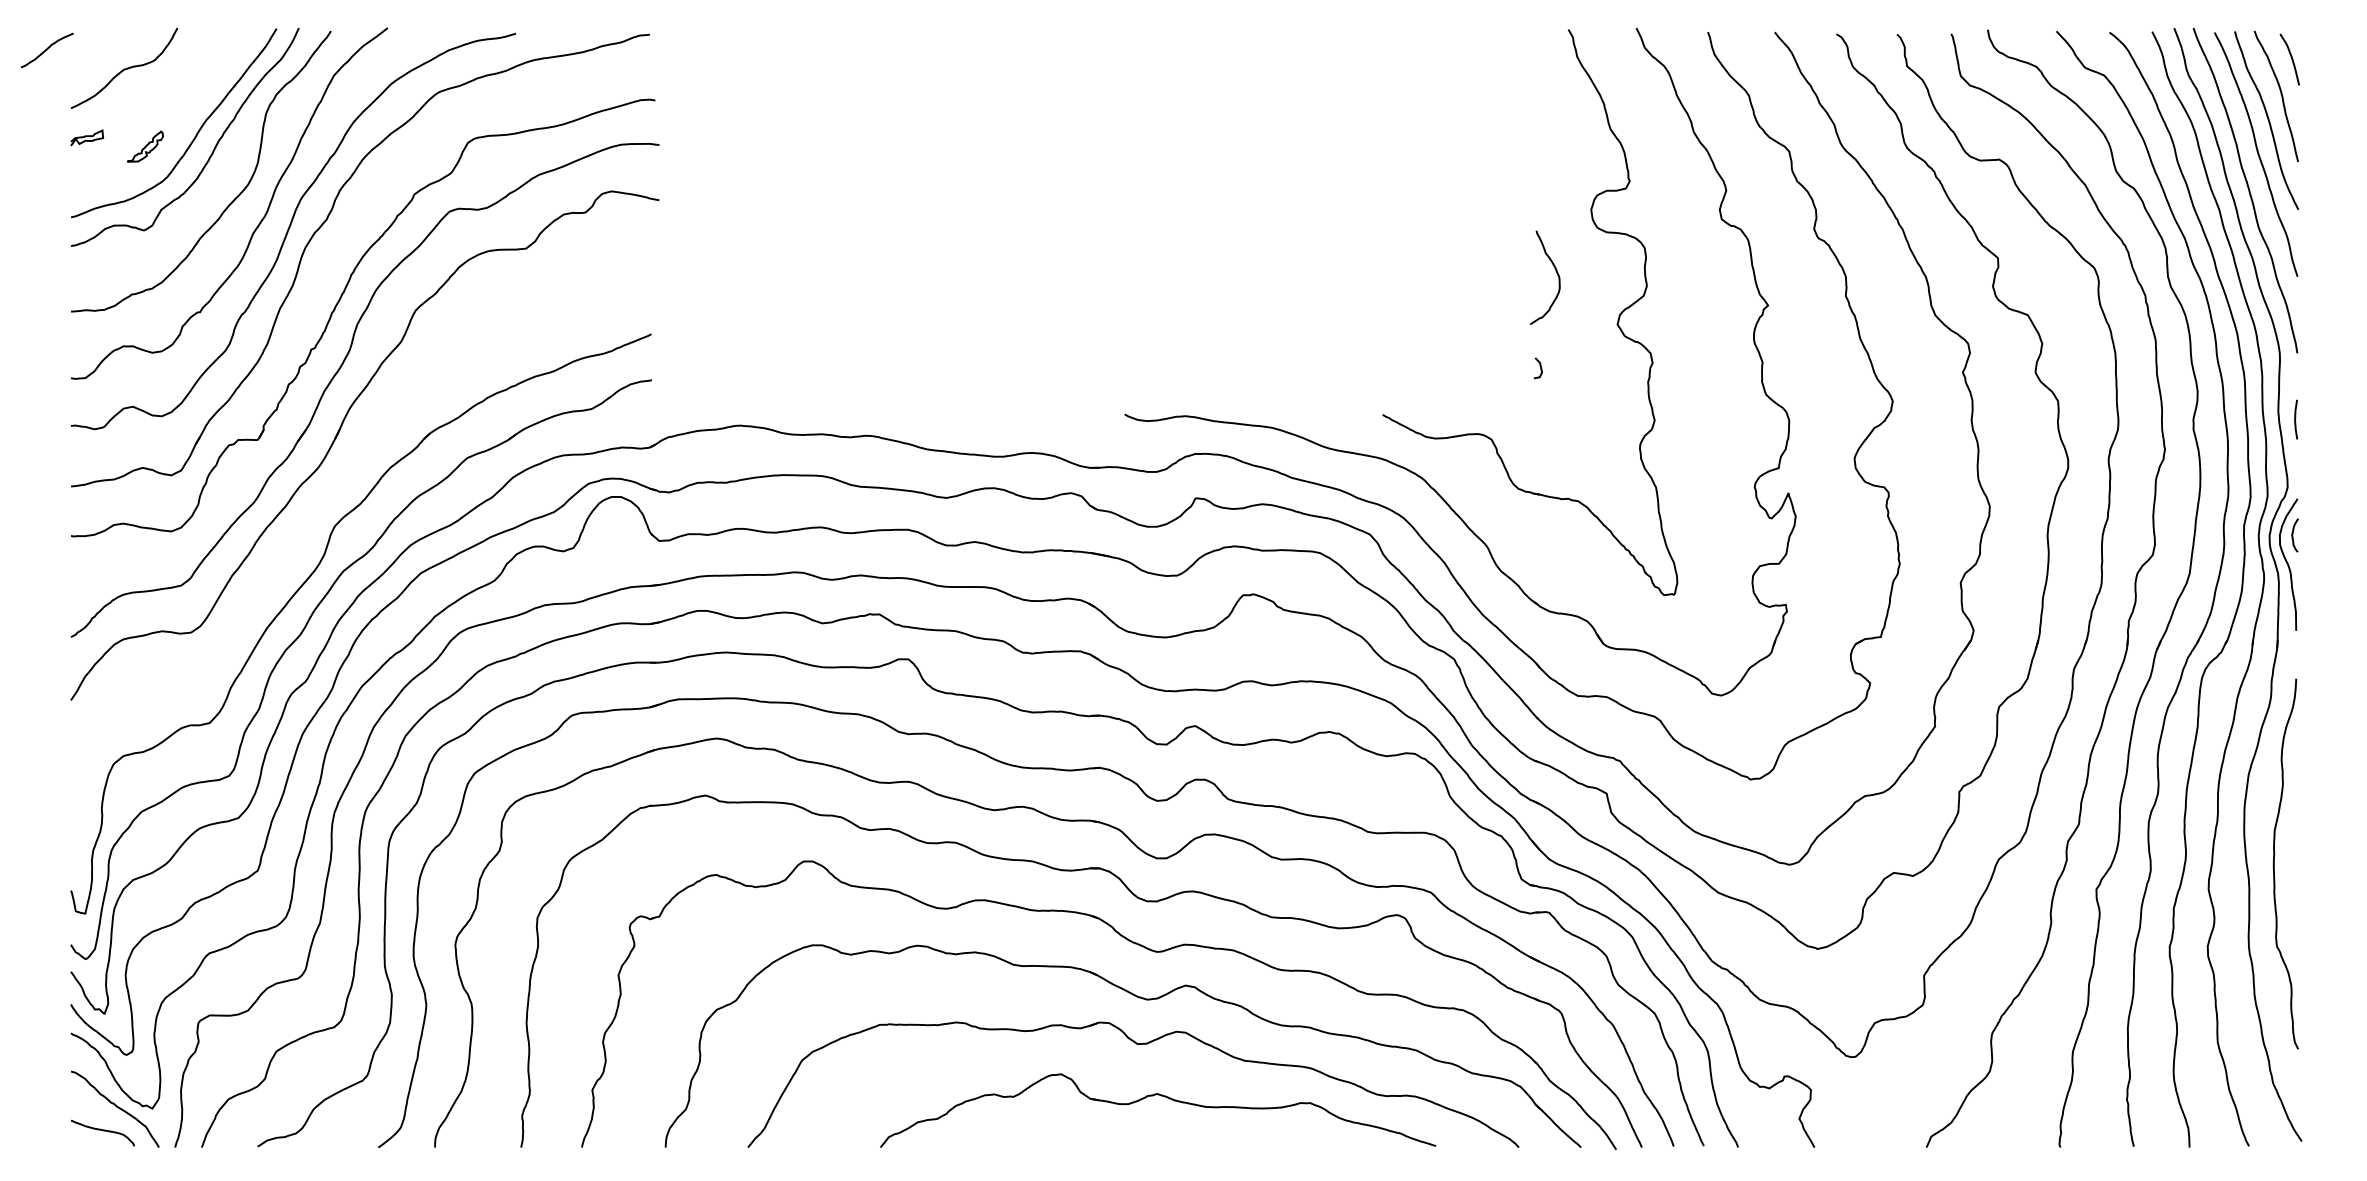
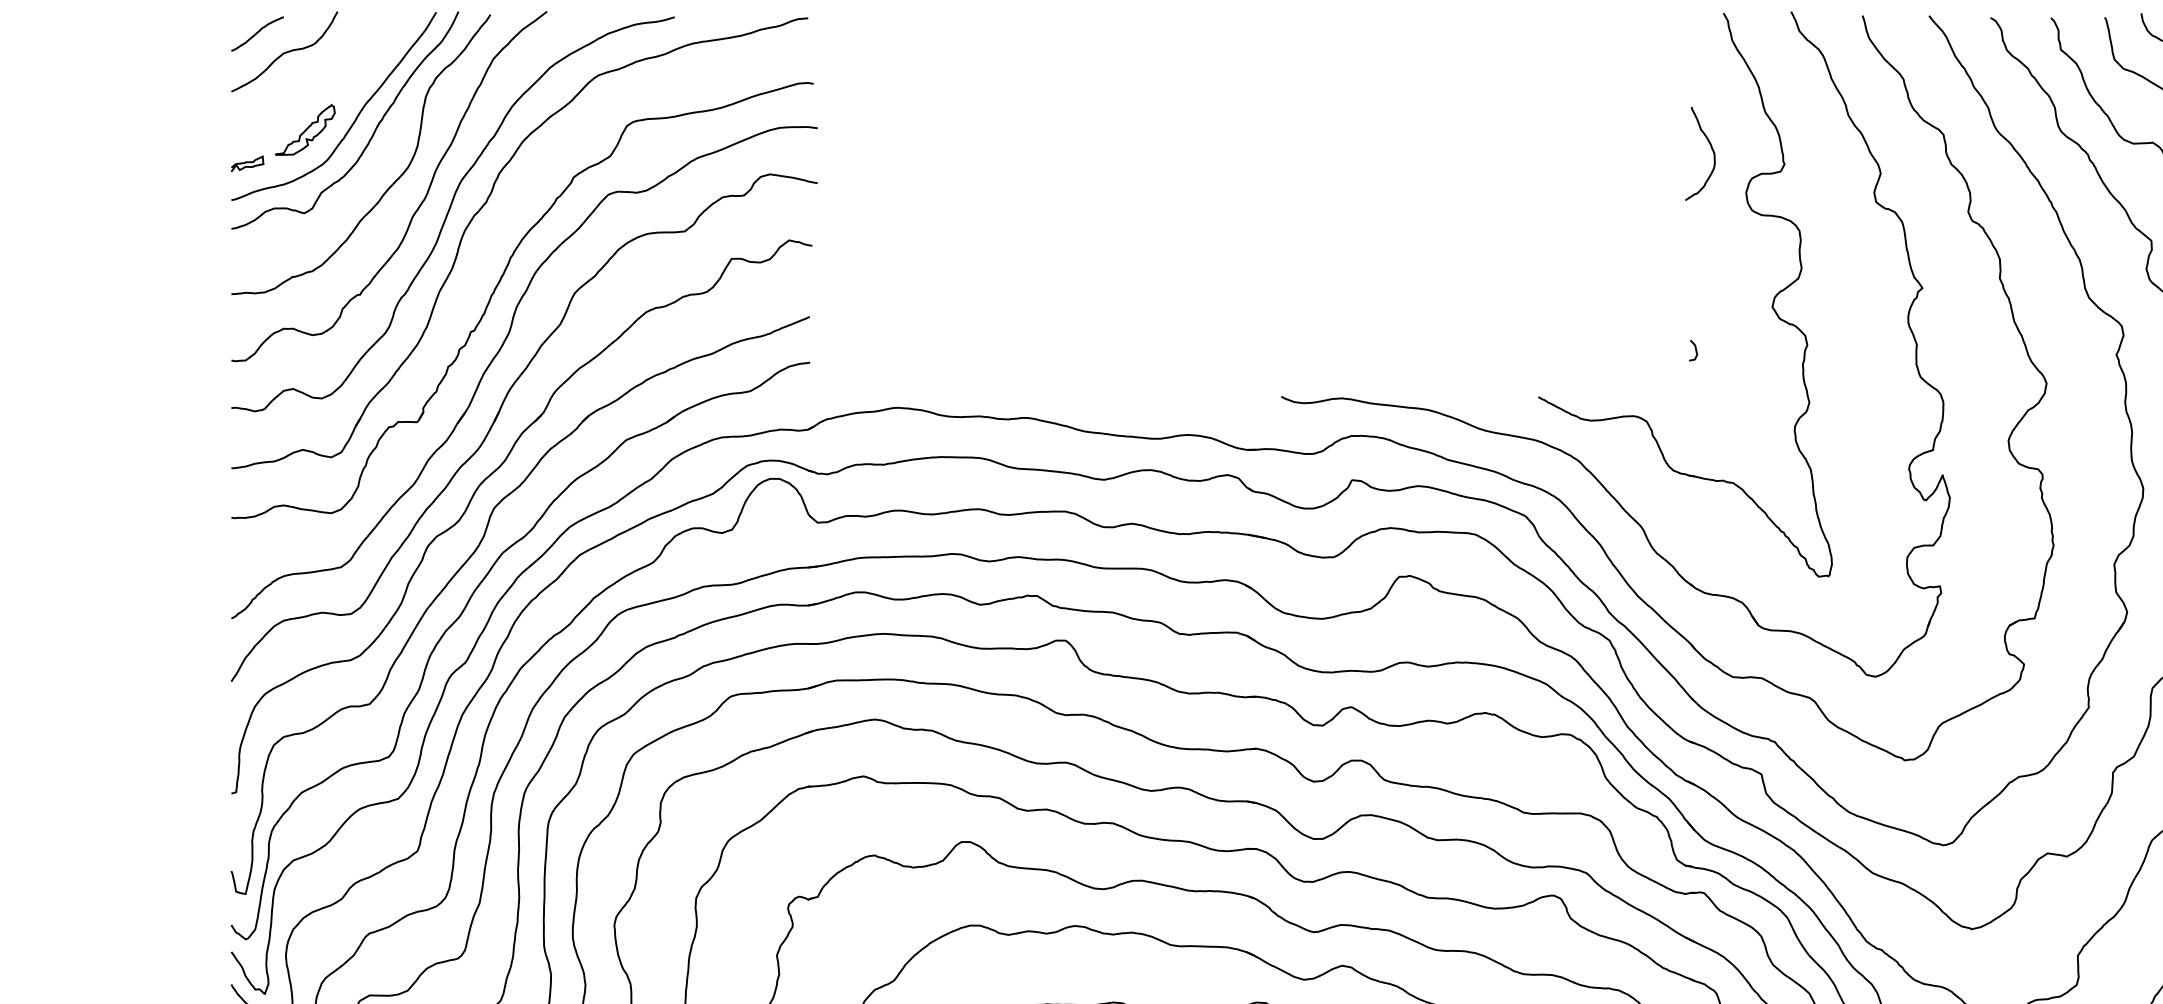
curve: (46, 50) -> (256, 34), moved
curve: (87, 137) -> (247, 163), moved
part: (145, 146) -> (305, 129), size x1.67
curve: (1555, 271) -> (1710, 147), moved
part: (326, 498) -> (485, 480), added

